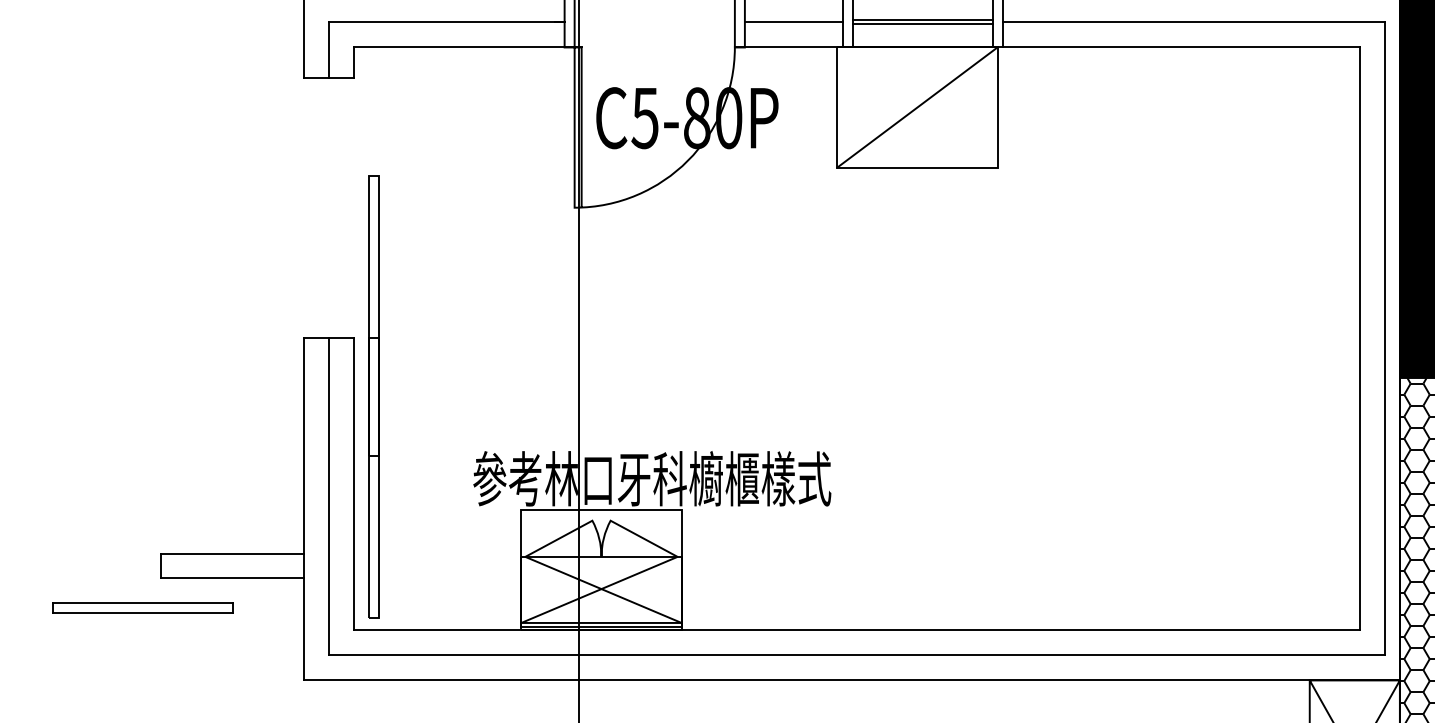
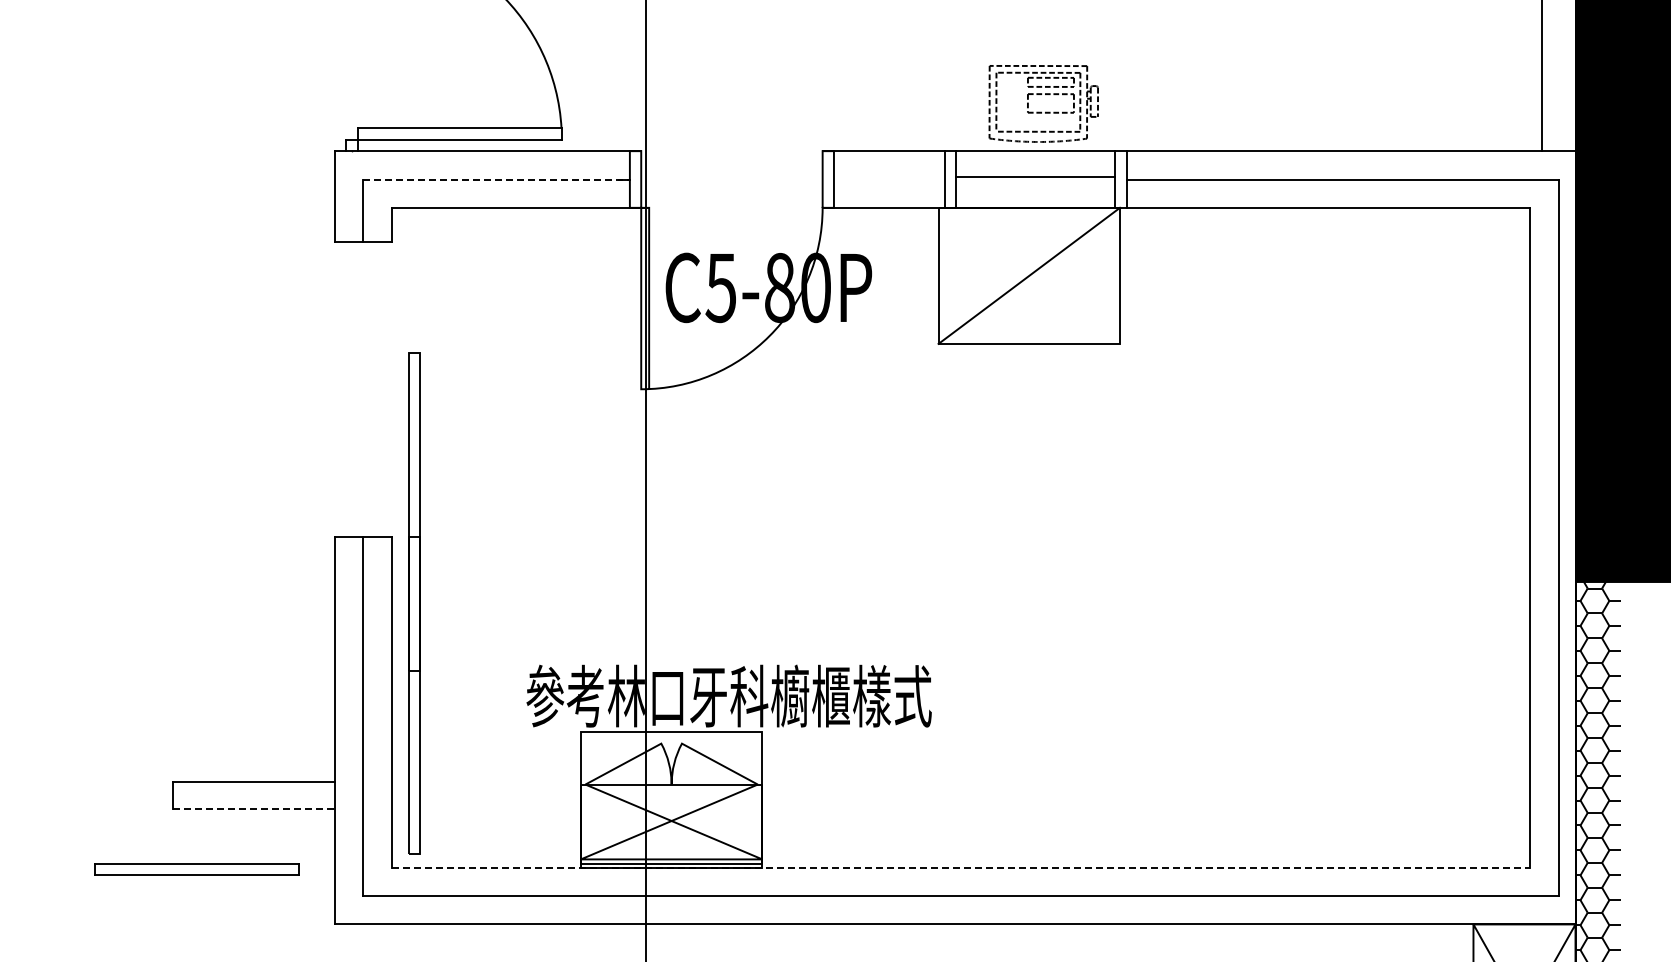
line: (447, 22) -> (497, 179), solid -> dashed
line: (793, 22) -> (889, 179), removed
line: (922, 24) -> (1035, 181), removed
line: (233, 578) -> (254, 808), solid -> dashed
part: (142, 608) -> (196, 869), moved
line: (857, 630) -> (961, 867), solid -> dashed

